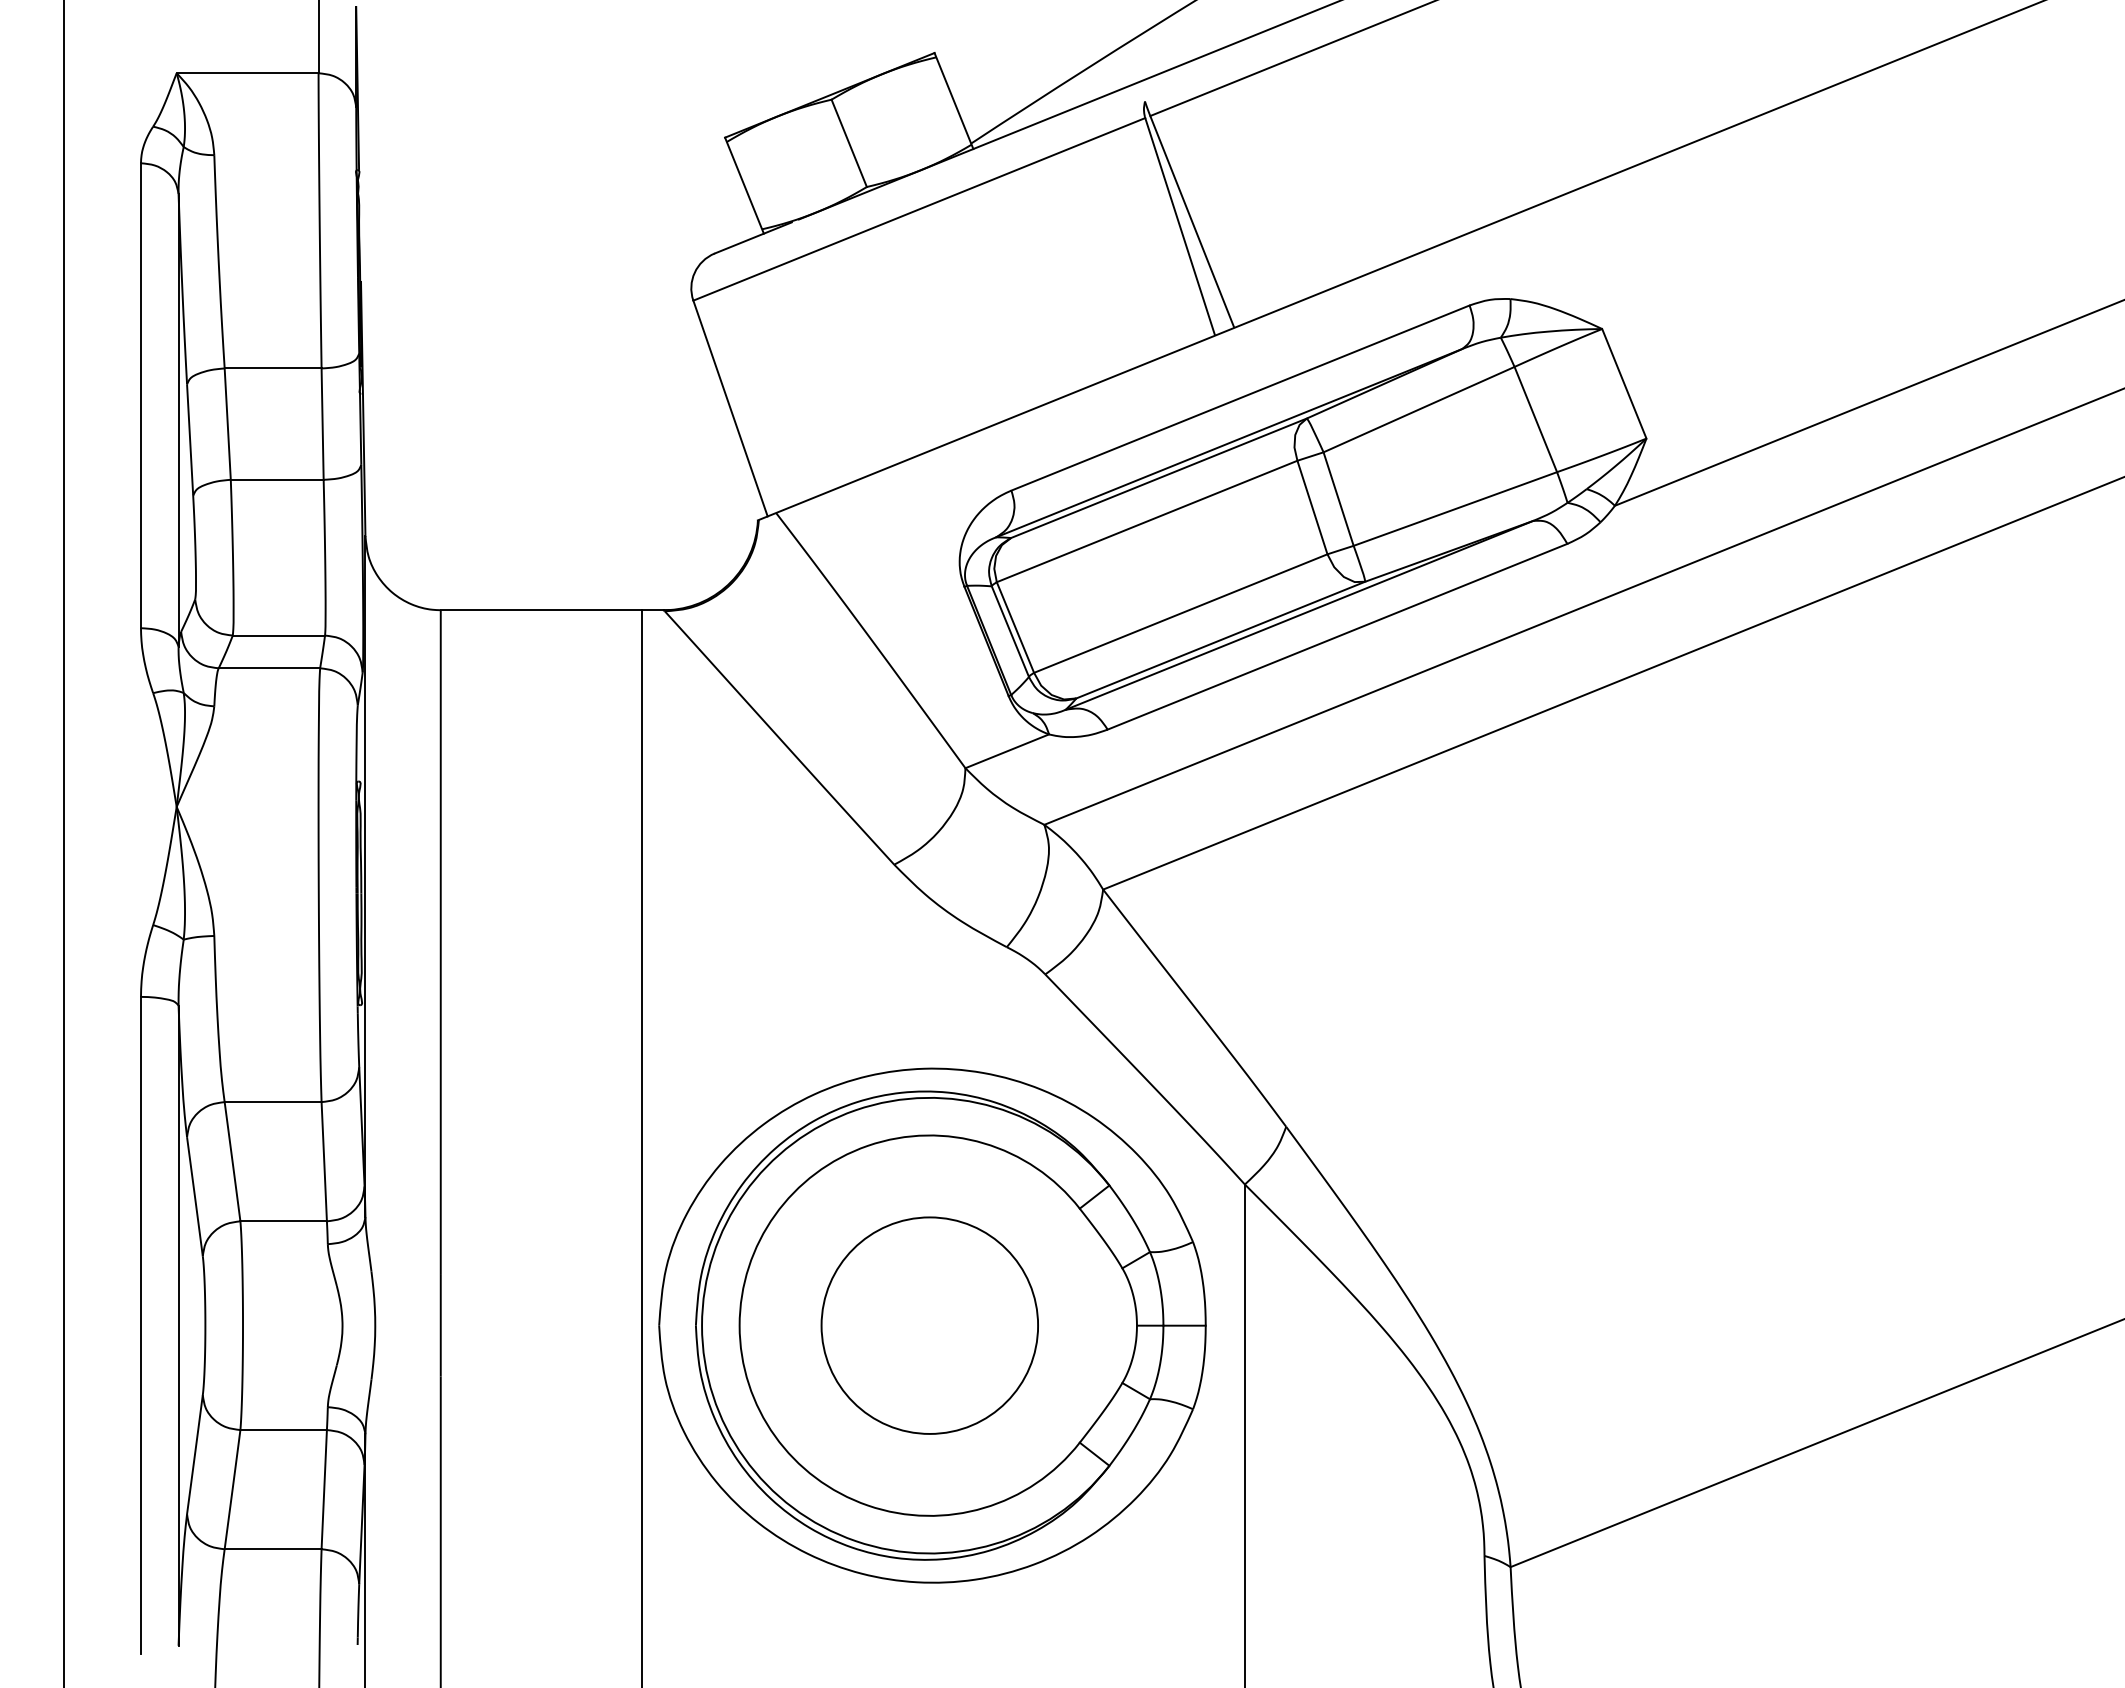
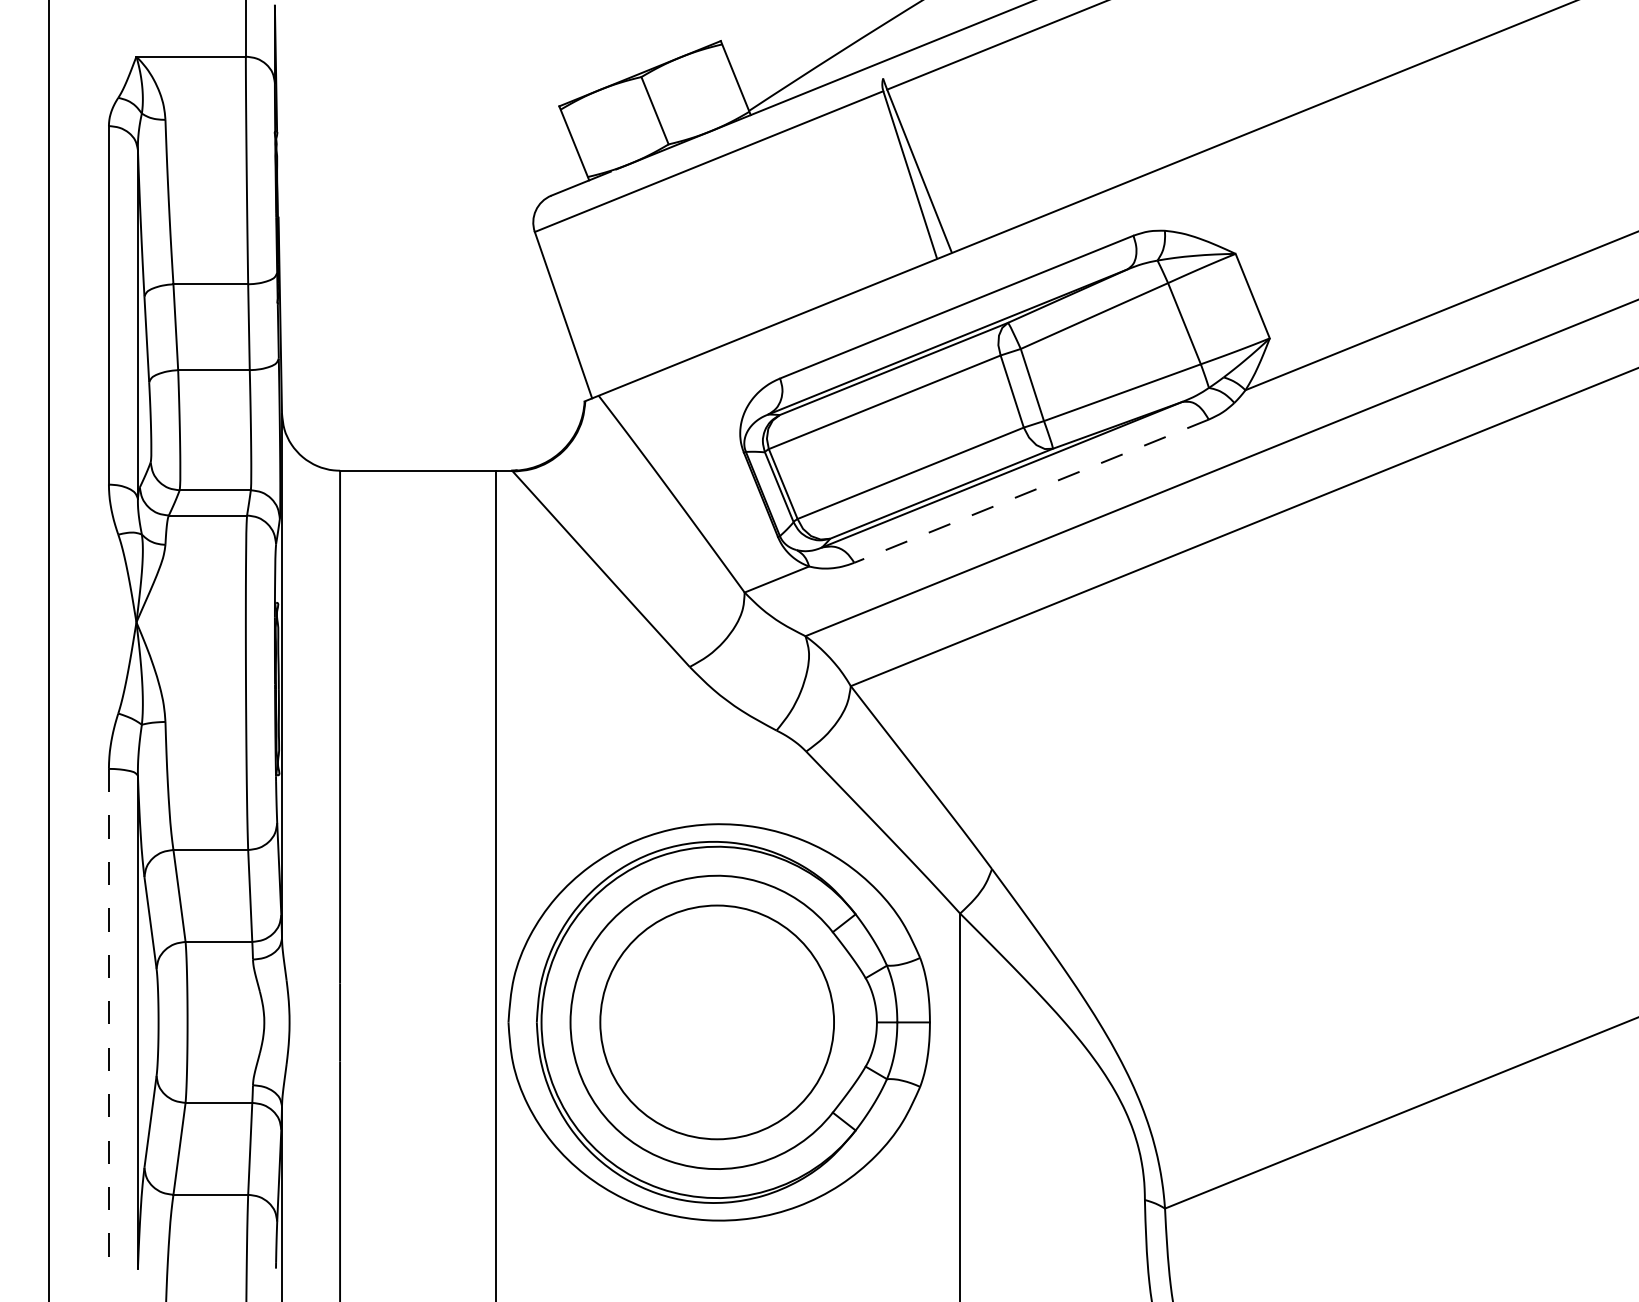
line: (1337, 636) -> (1031, 490), solid -> dashed
line: (140, 1325) -> (108, 1022), solid -> dashed
circle: (929, 1325) -> (716, 1022), size x1.4

